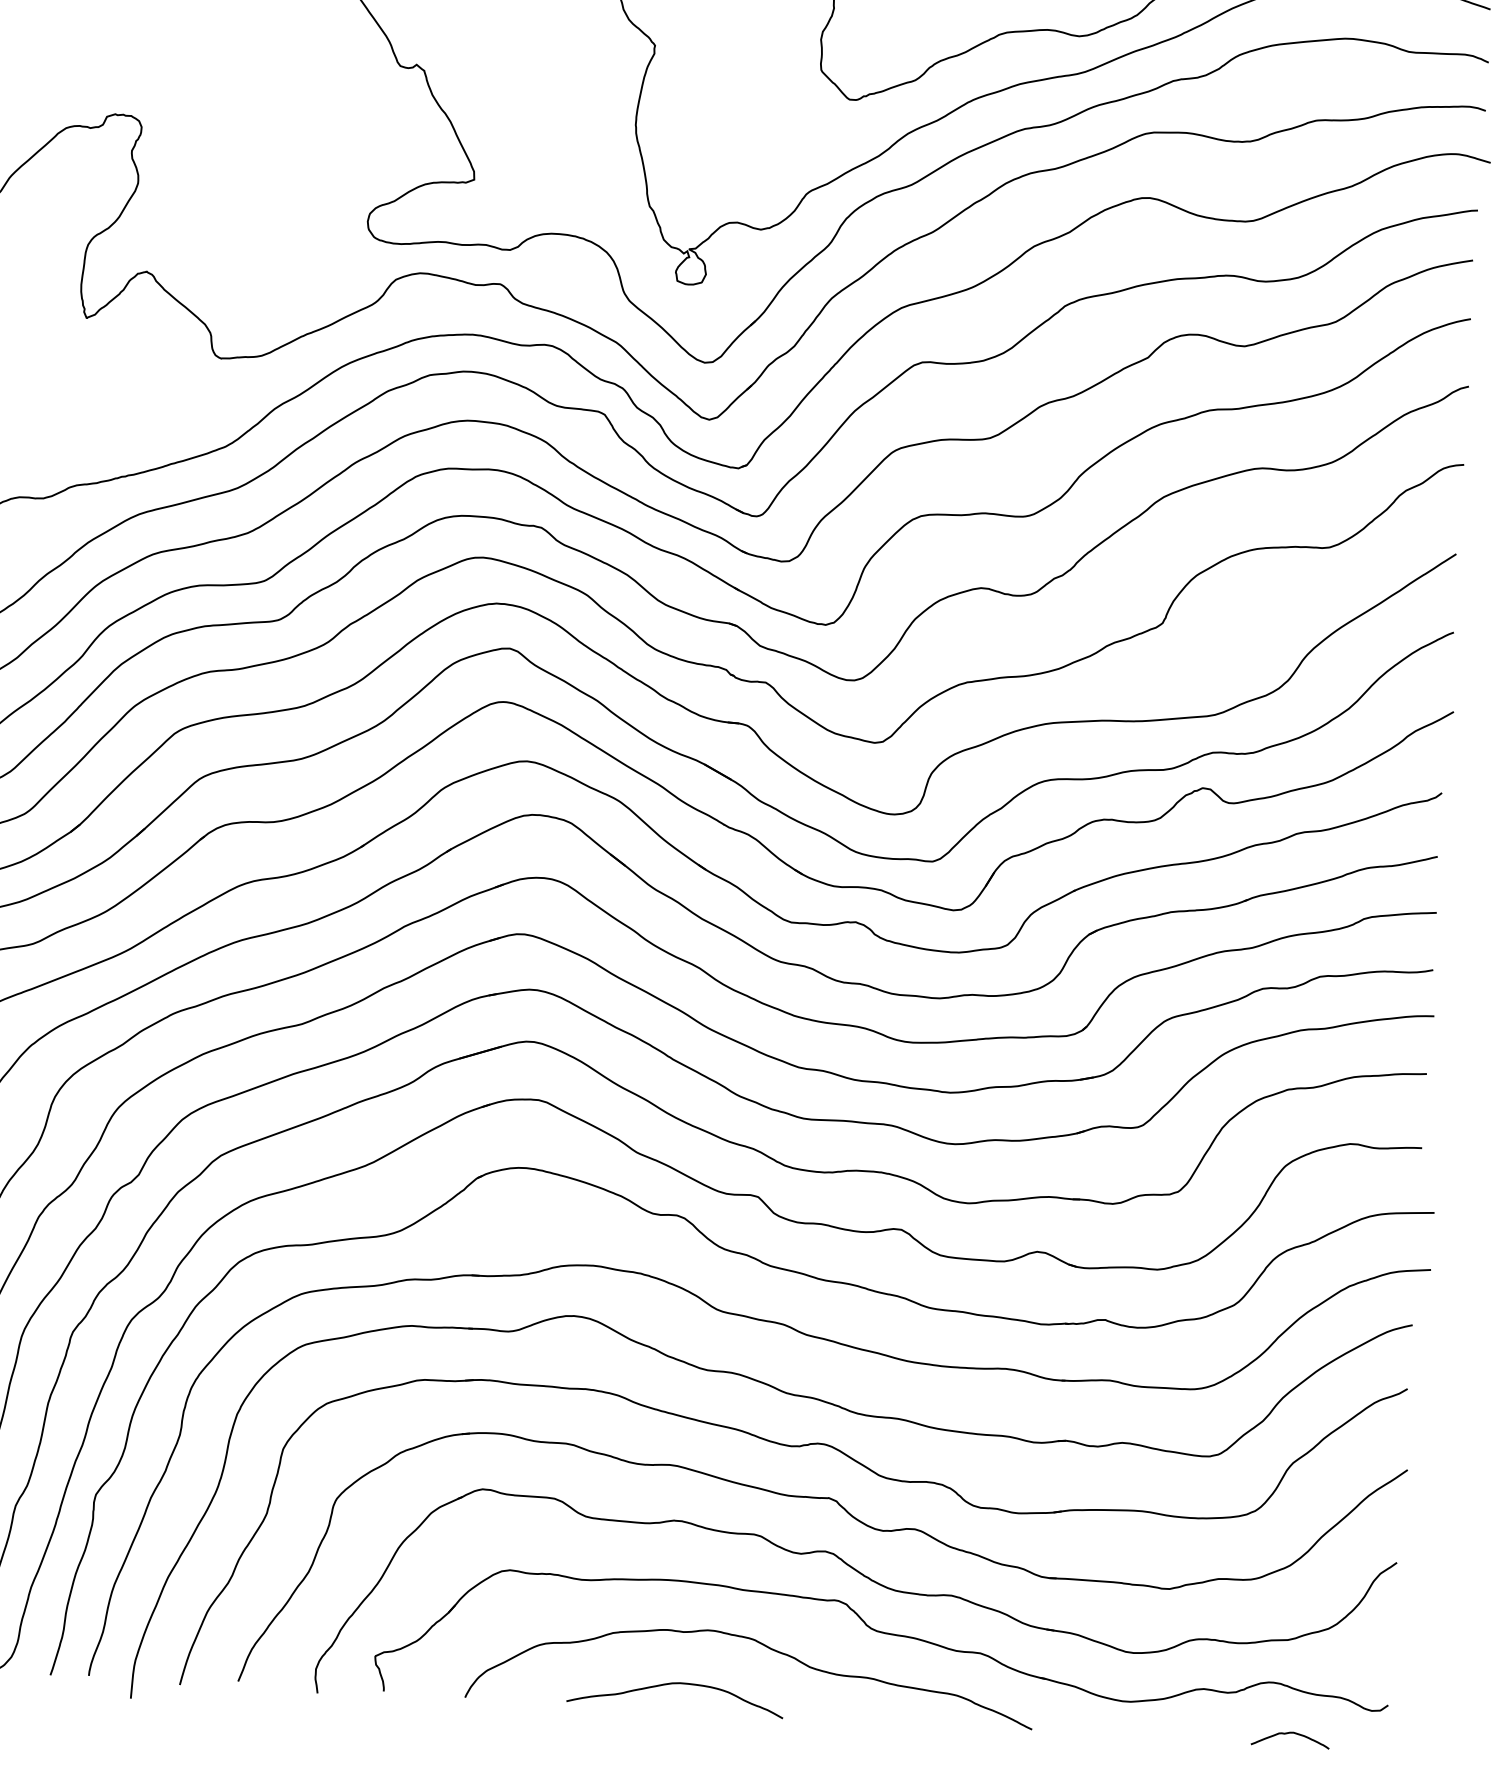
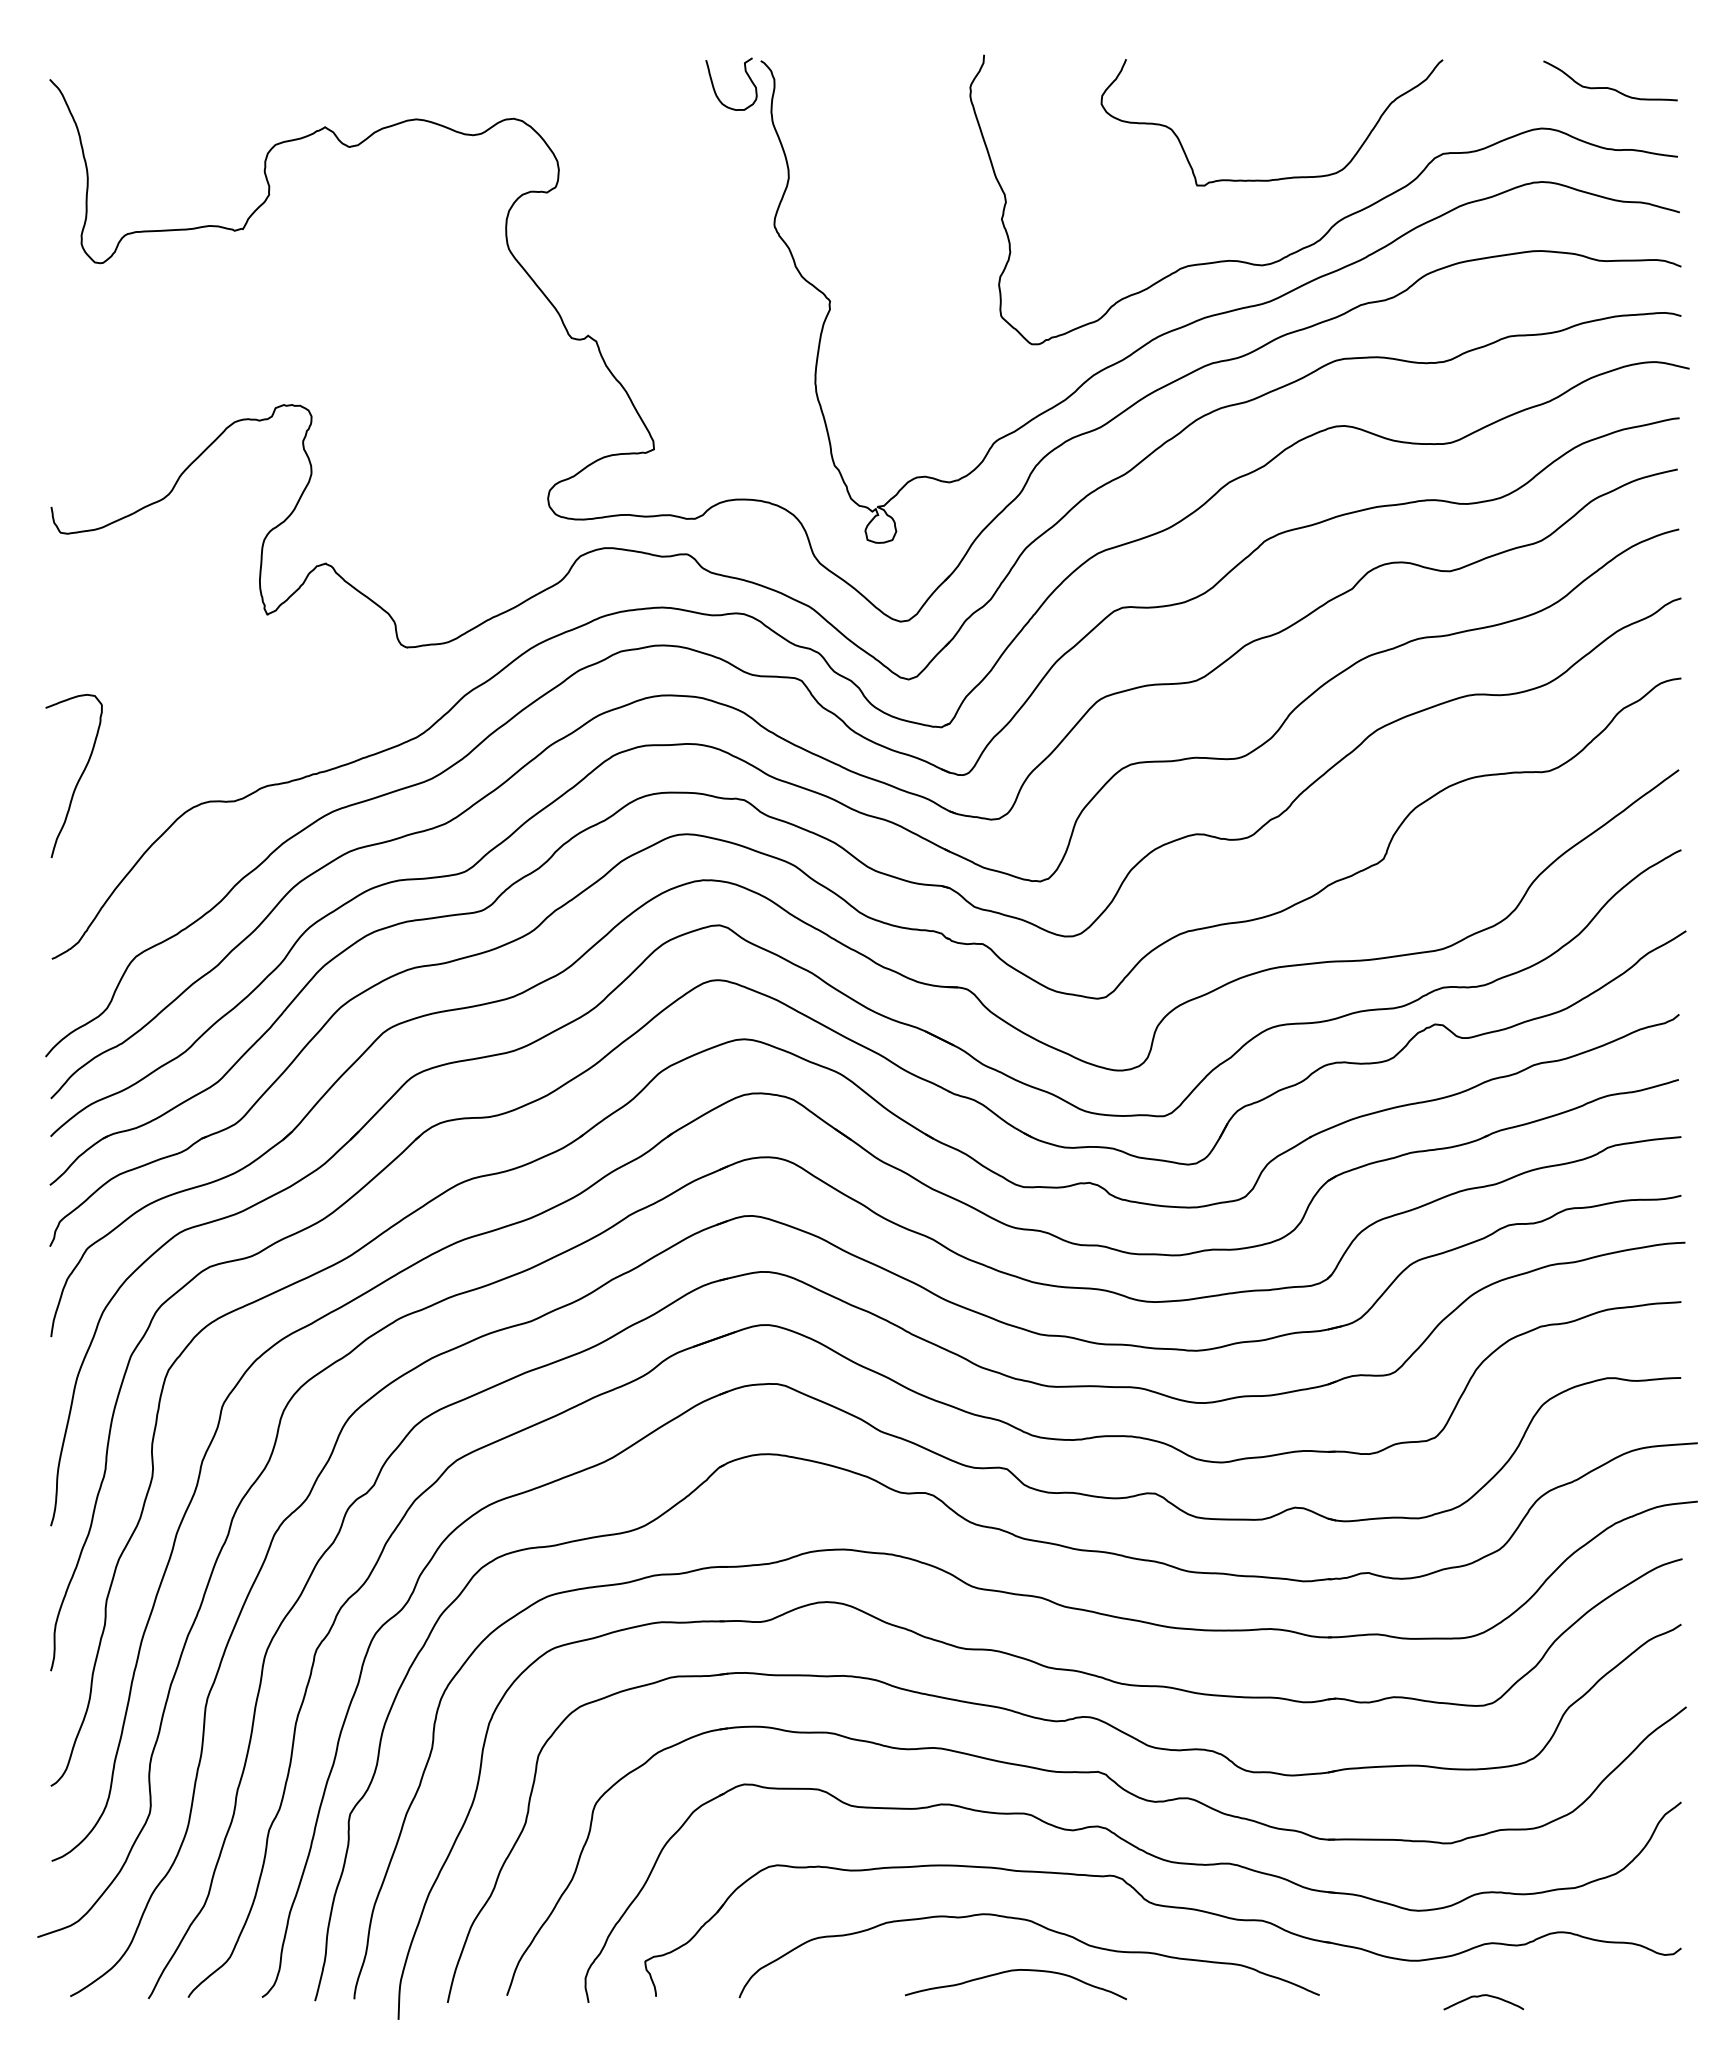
curve: (675, 1684) -> (1015, 1971), moved
curve: (1290, 1733) -> (1483, 1996), moved

